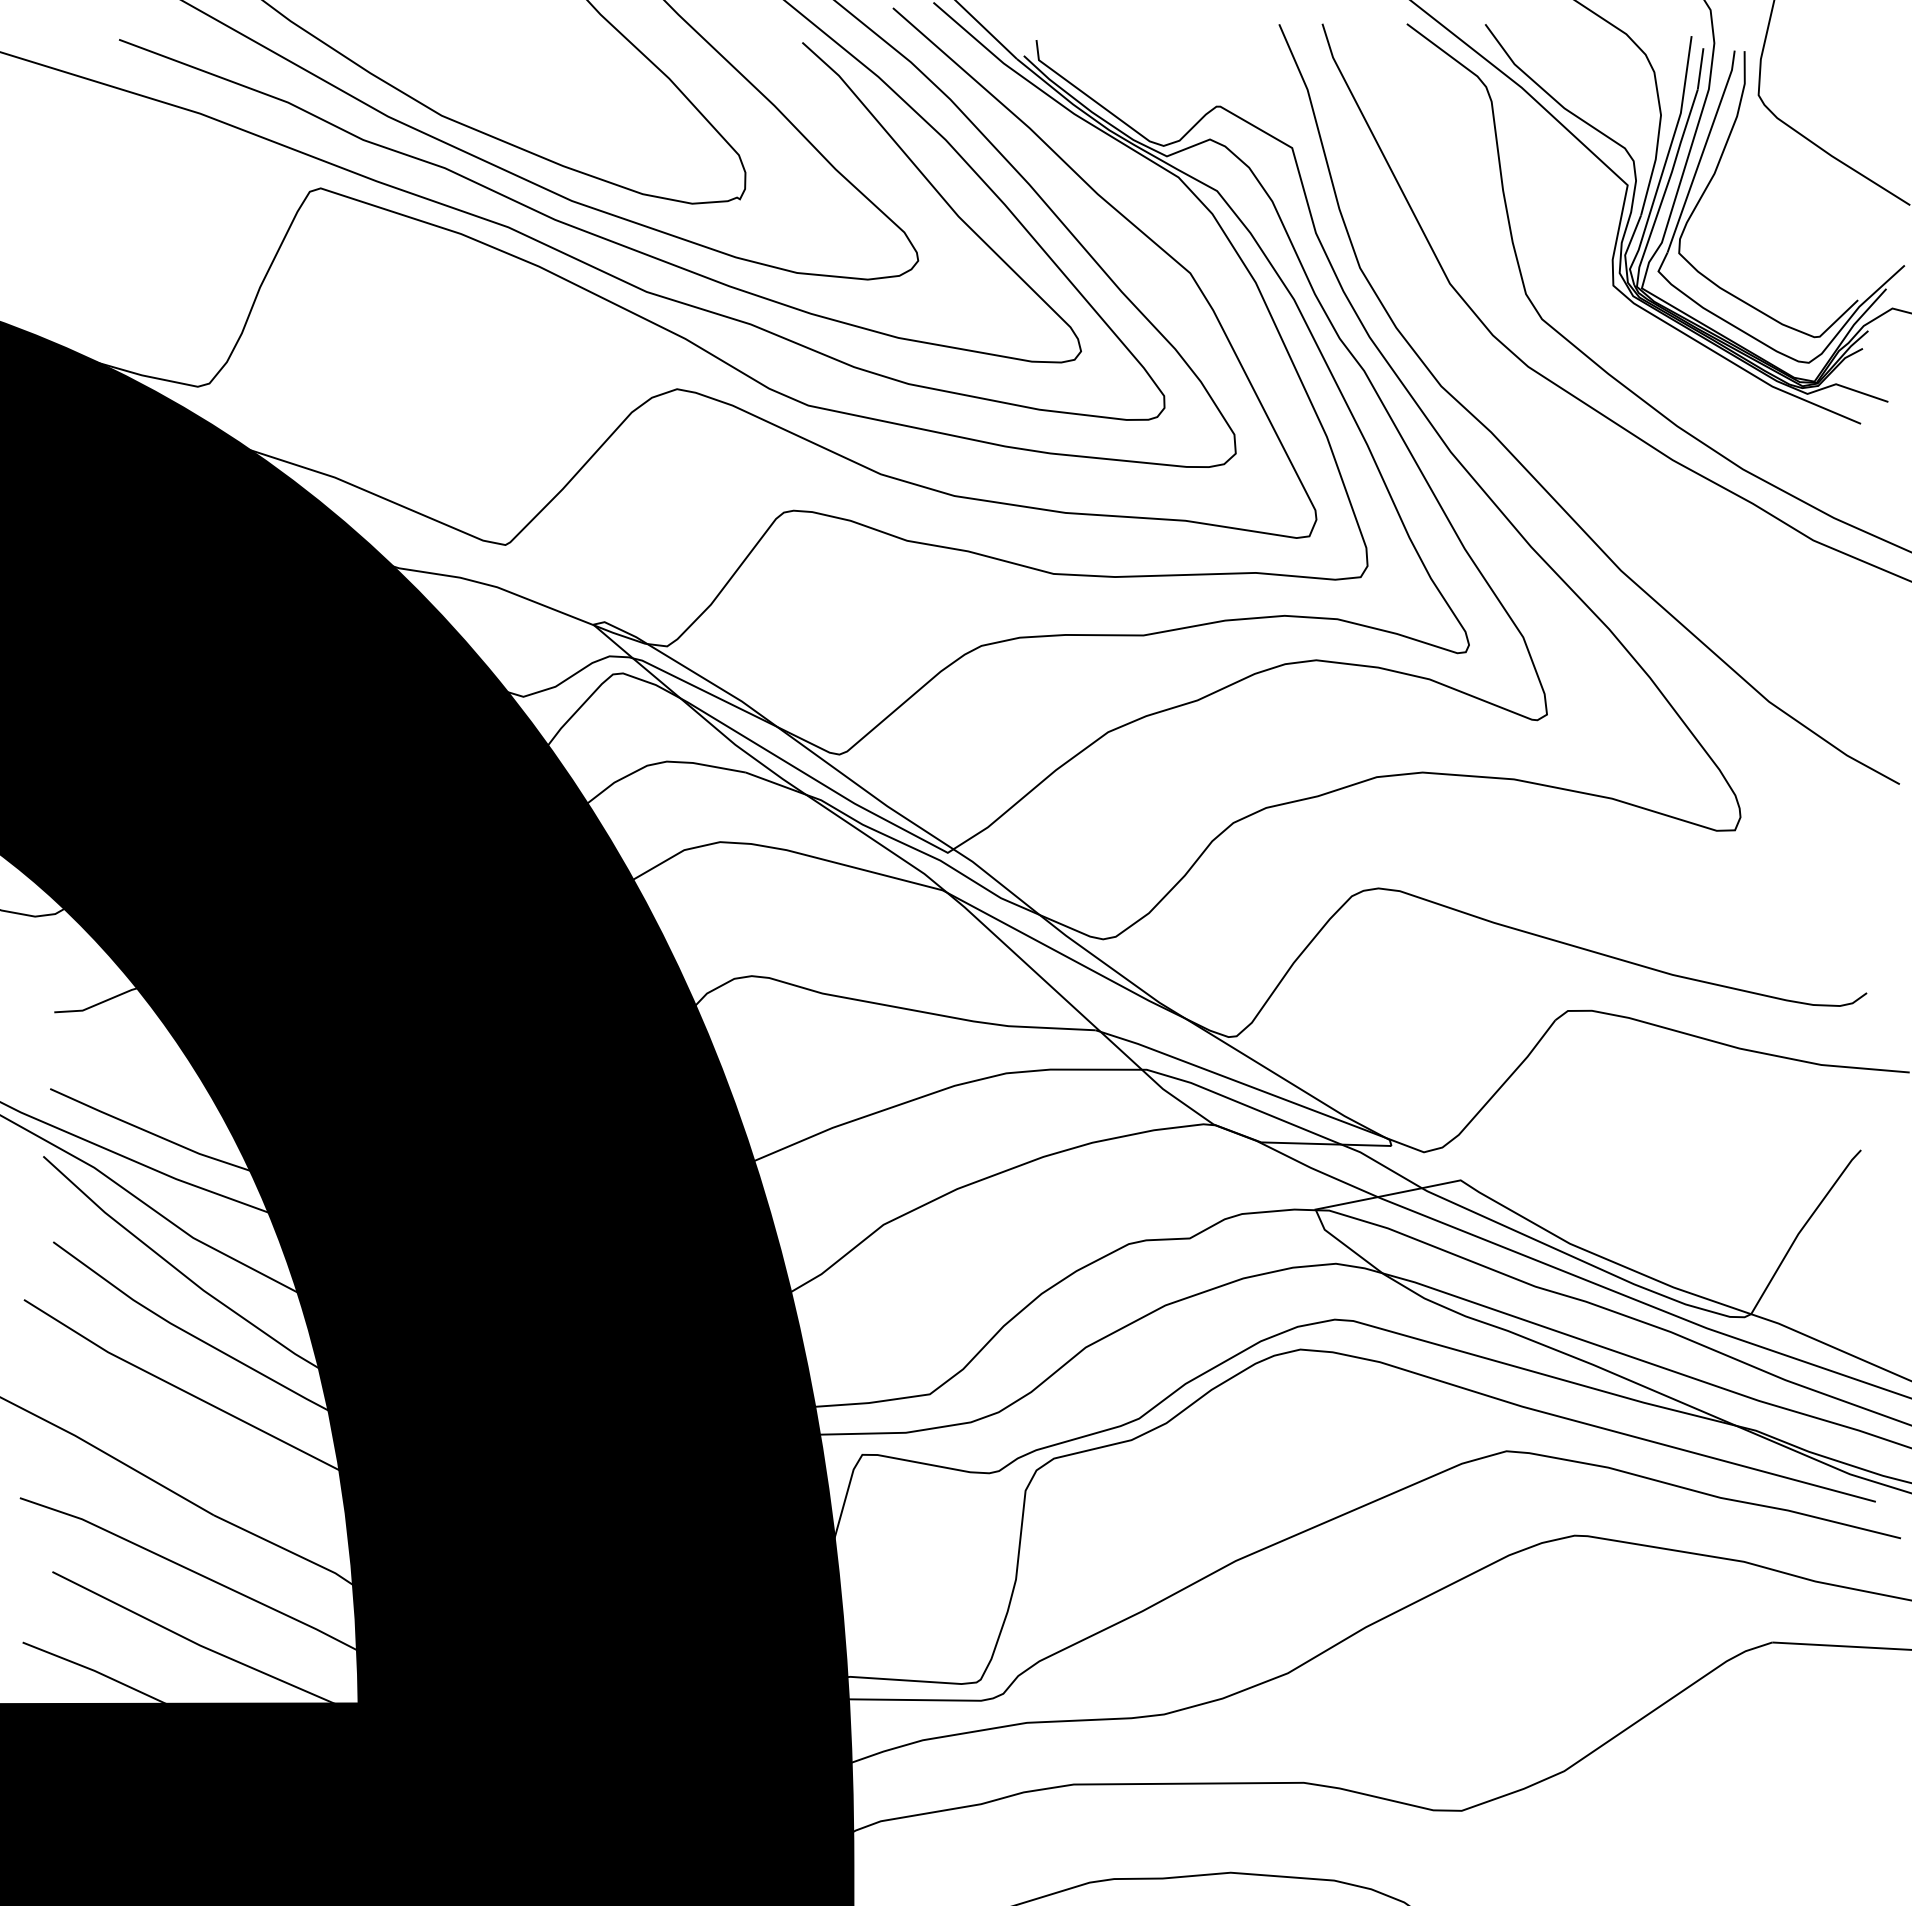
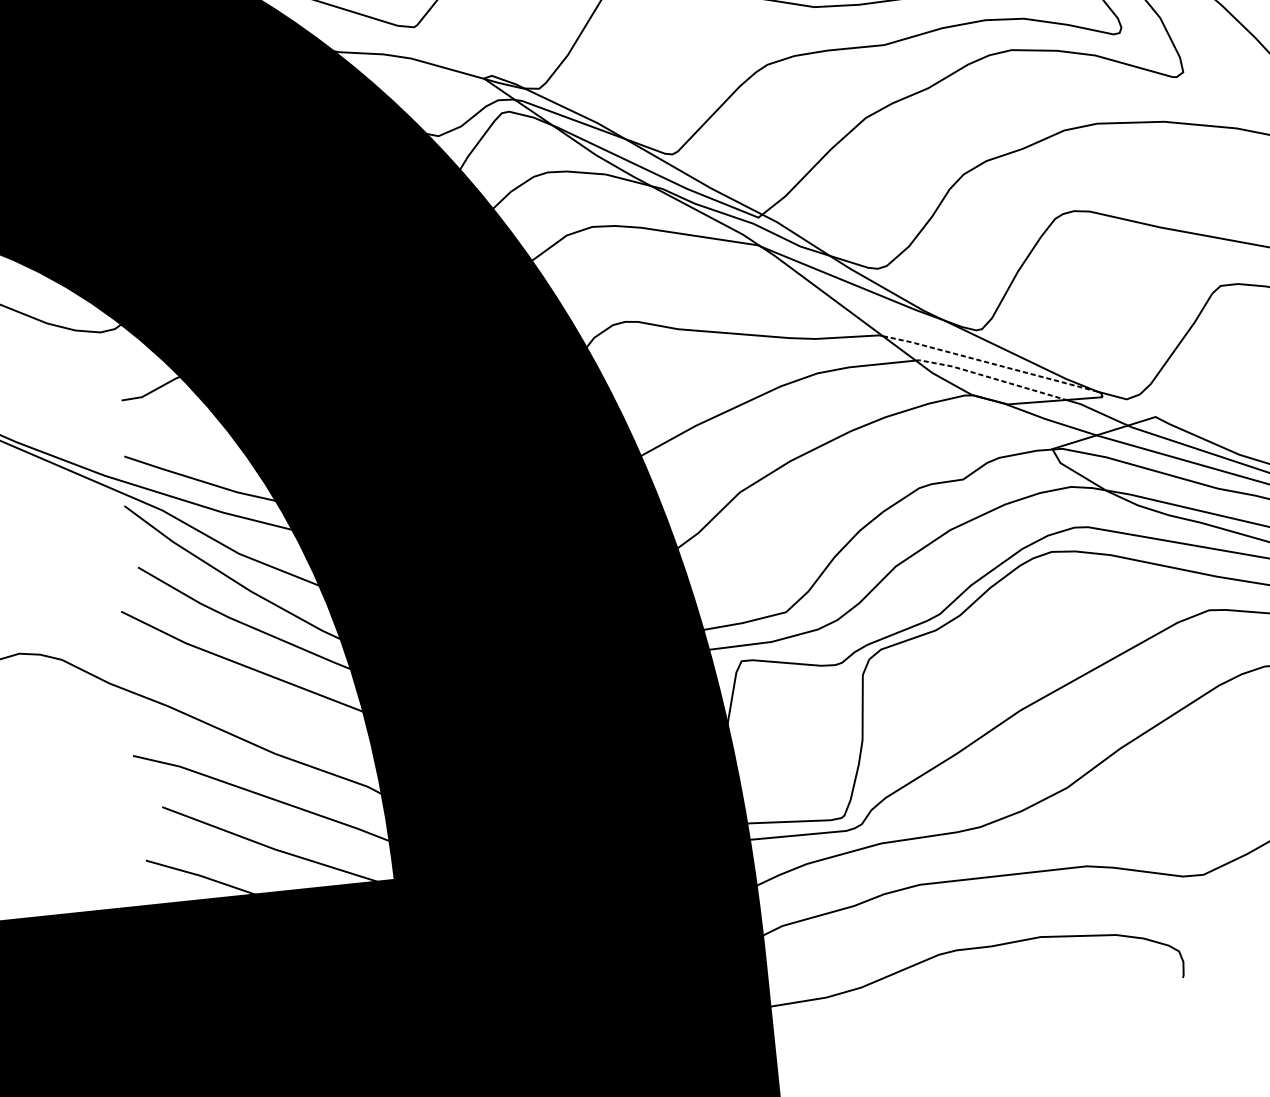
line: (1242, 1083) -> (989, 363), solid -> dashed
line: (1241, 1103) -> (990, 377), solid -> dashed

